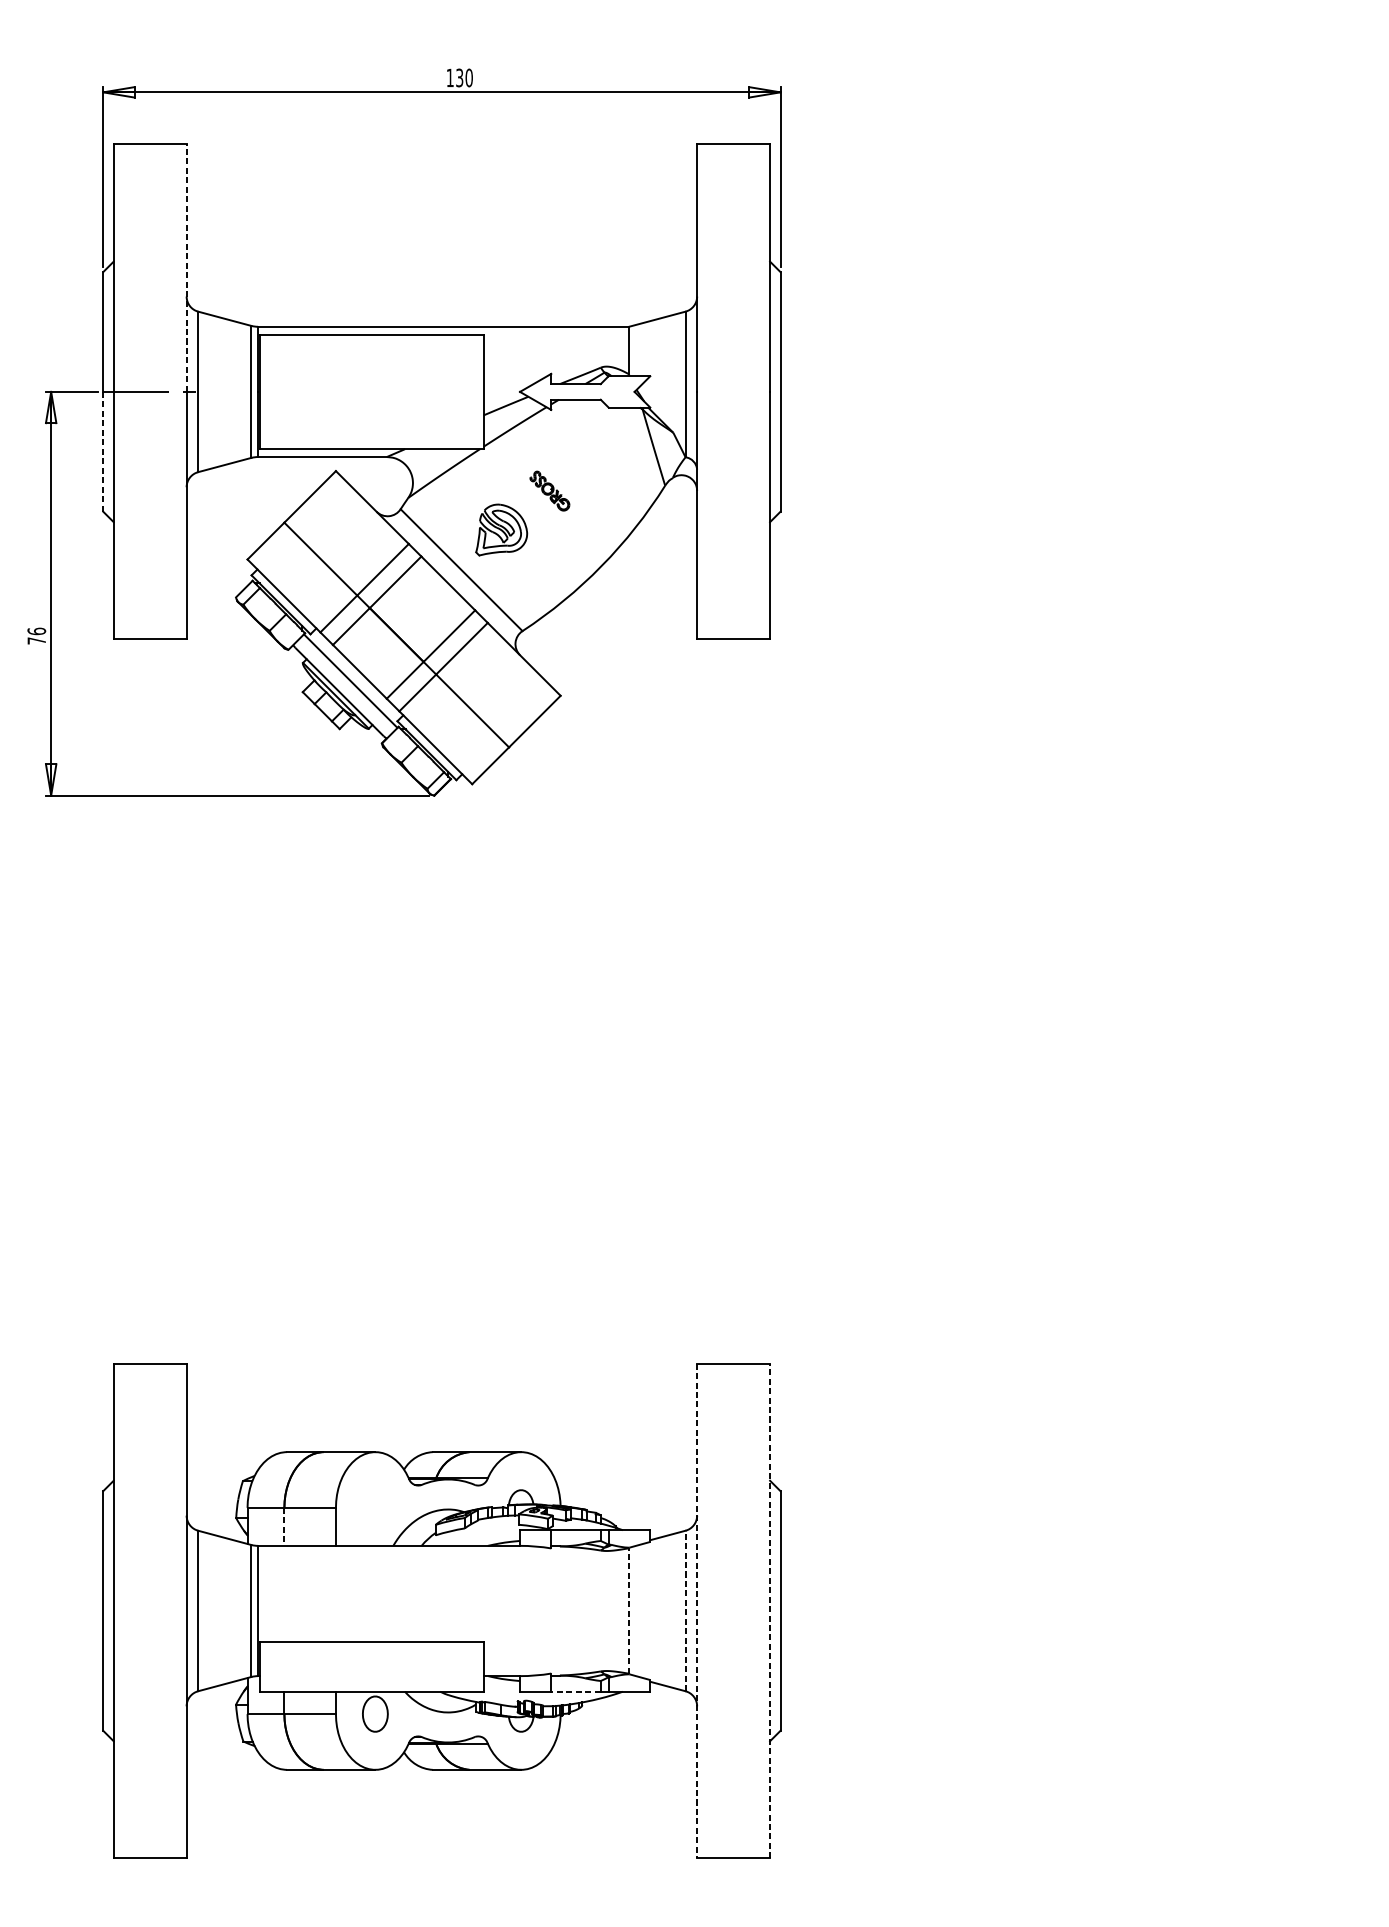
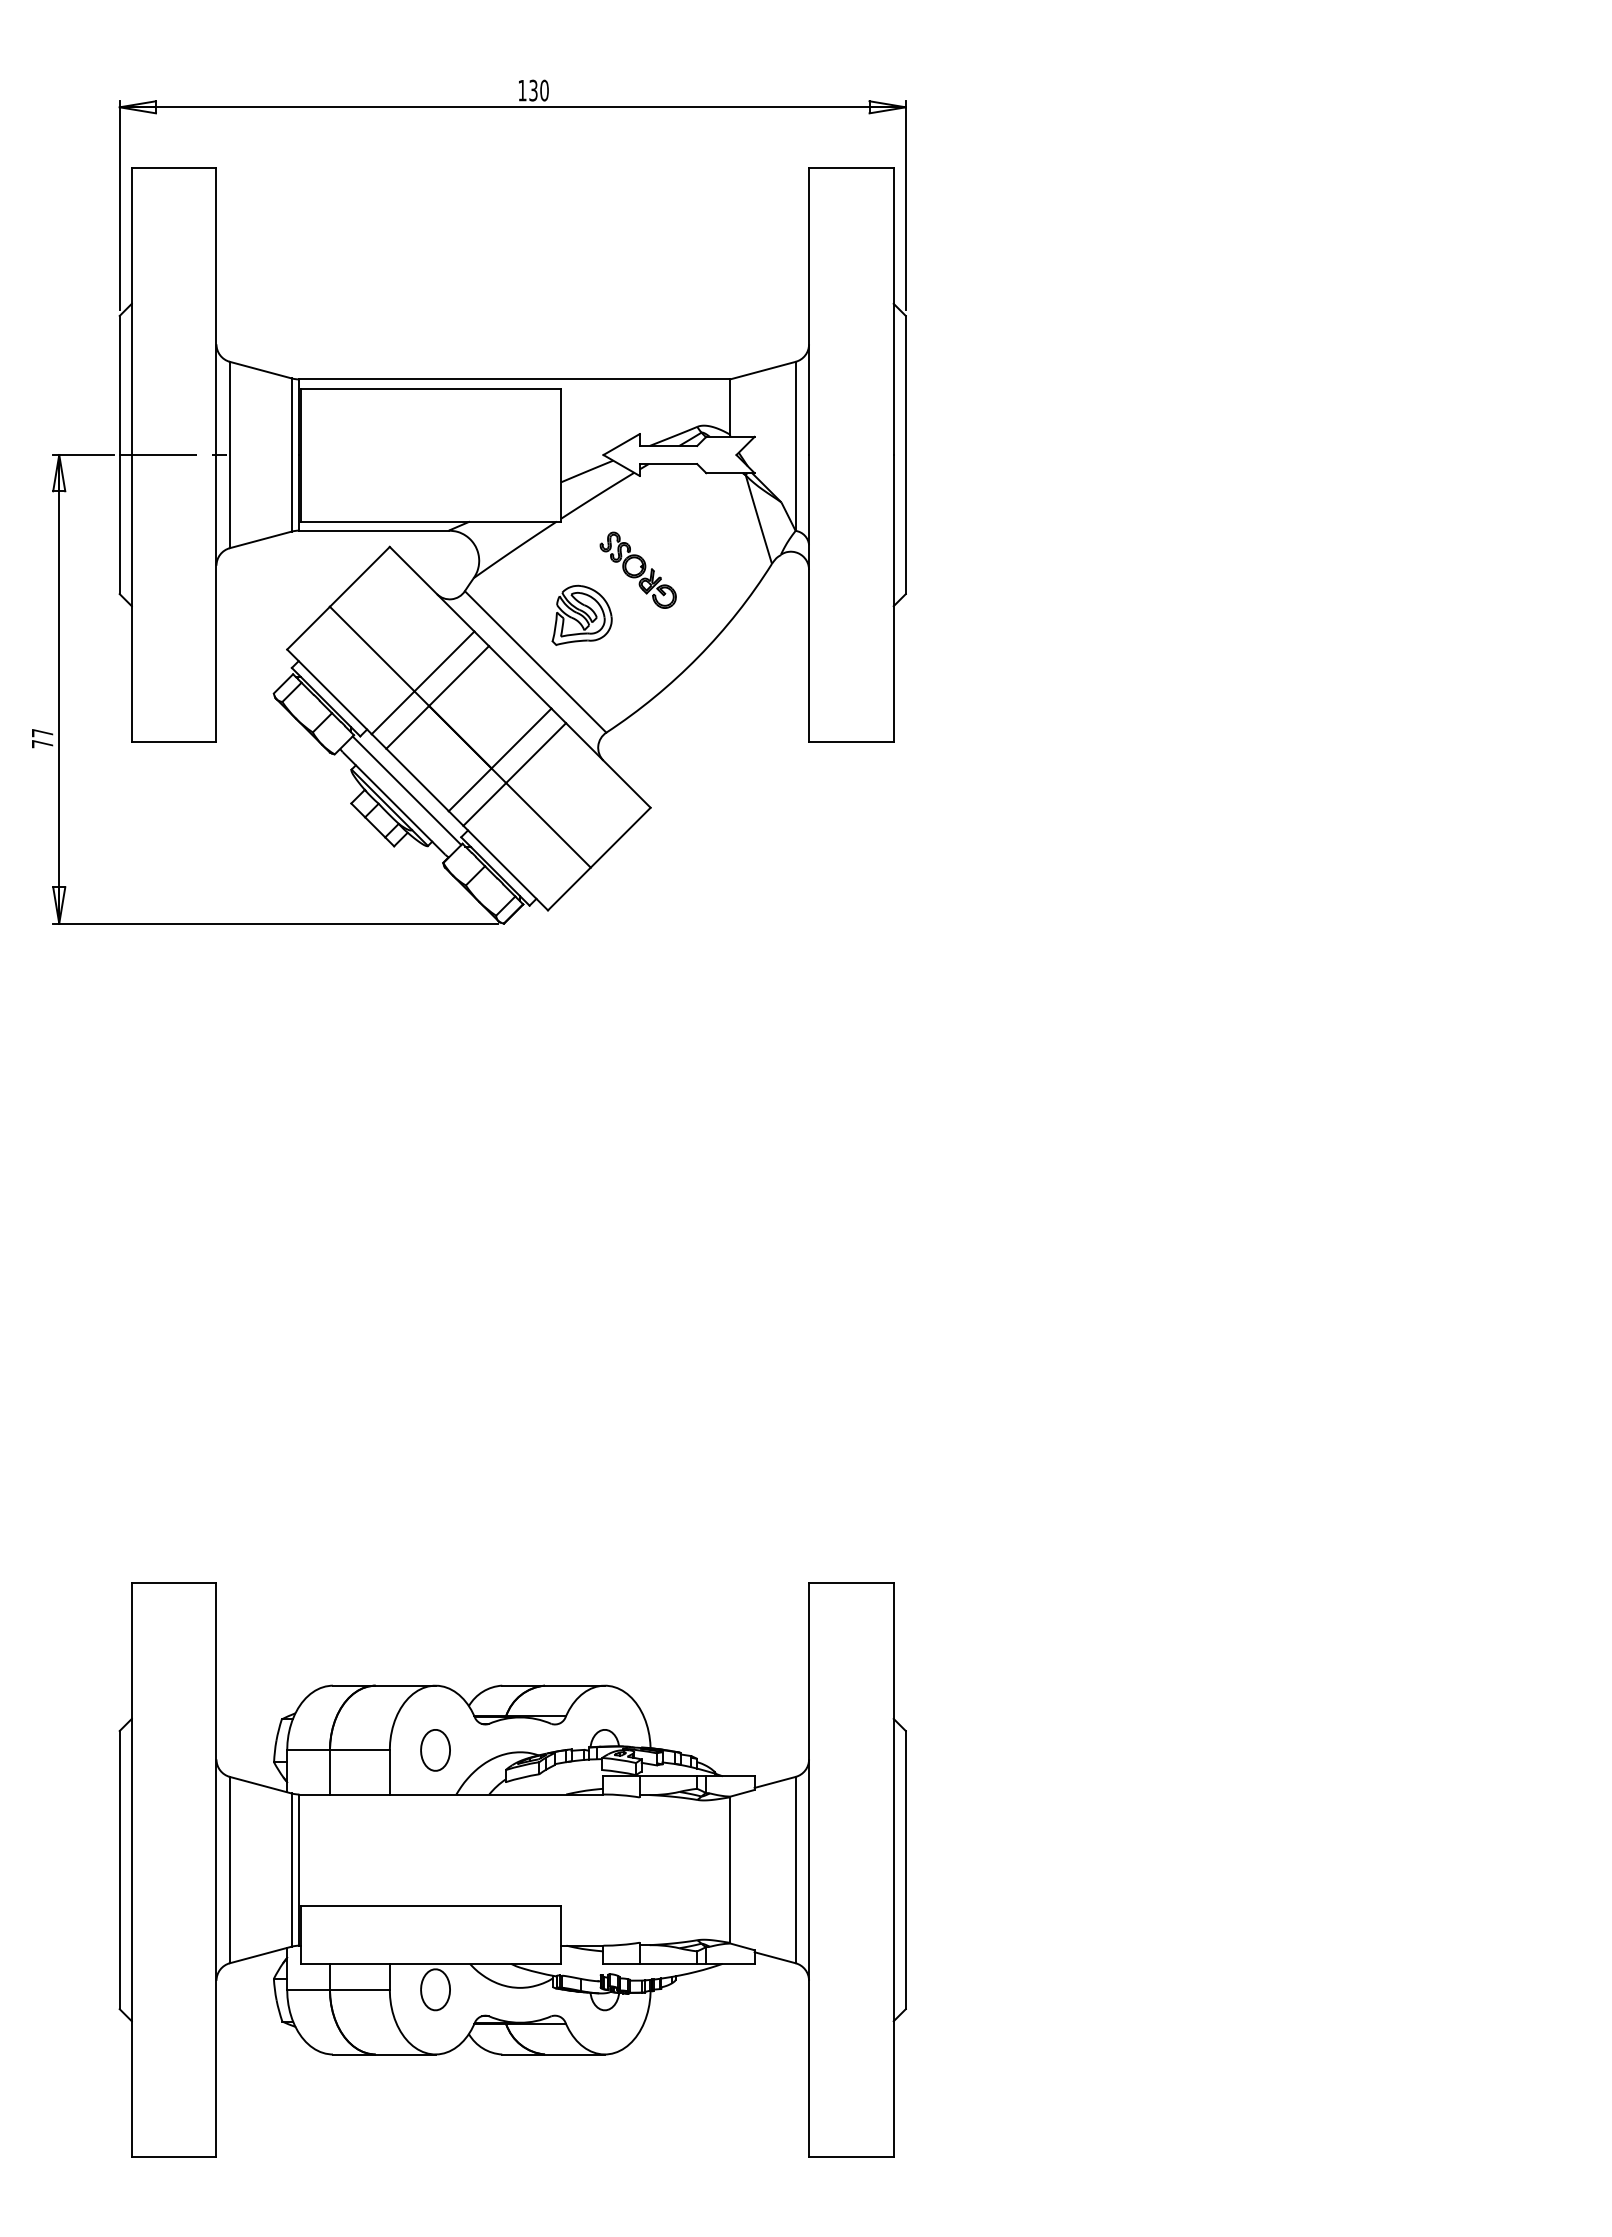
line: (186, 268) -> (216, 311), dashed -> solid
line: (103, 451) -> (119, 524), dashed -> solid
part: (549, 490) -> (637, 569), size x1.67
text: (36, 630) -> (42, 732), 76 -> 77
part: (375, 1507) -> (435, 1750), added
line: (283, 1526) -> (329, 1772), dashed -> solid
line: (685, 1610) -> (795, 1869), dashed -> solid
line: (769, 1610) -> (893, 1869), dashed -> solid
line: (629, 1611) -> (730, 1870), dashed -> solid
line: (697, 1611) -> (809, 1870), dashed -> solid
line: (576, 1691) -> (668, 1963), dashed -> solid

